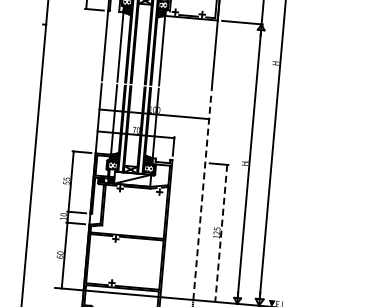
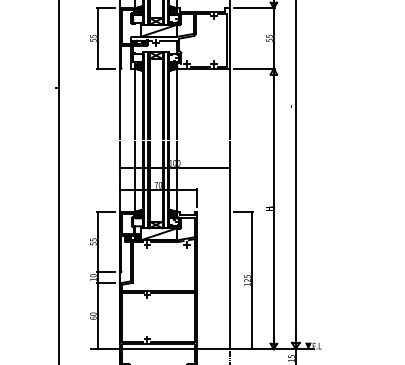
line: (202, 196) -> (229, 245), dashed -> solid
line: (220, 233) -> (251, 280), dashed -> solid

